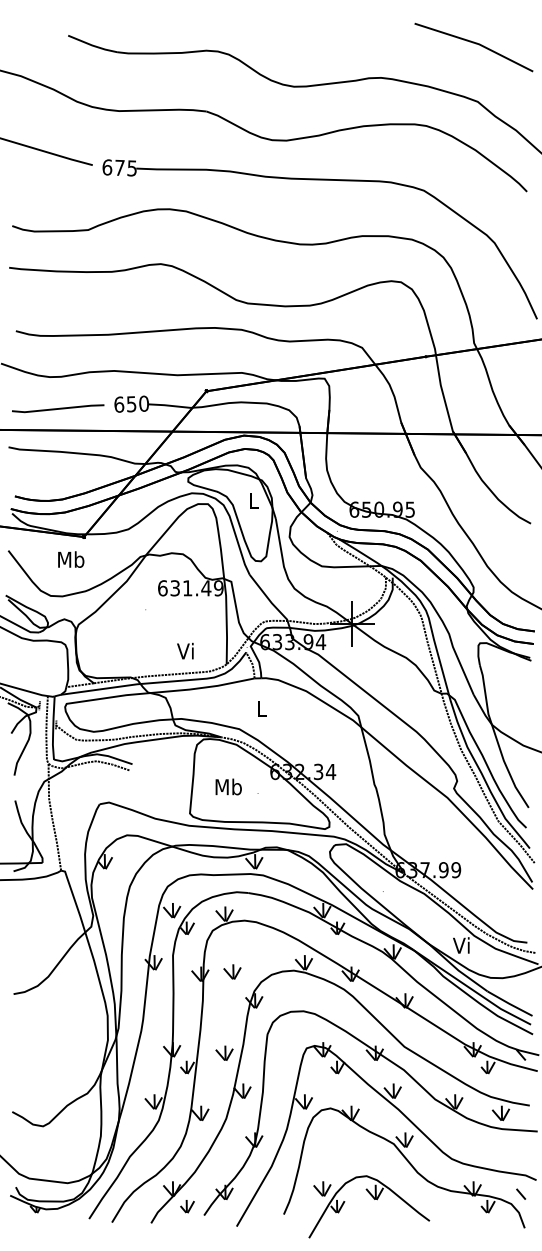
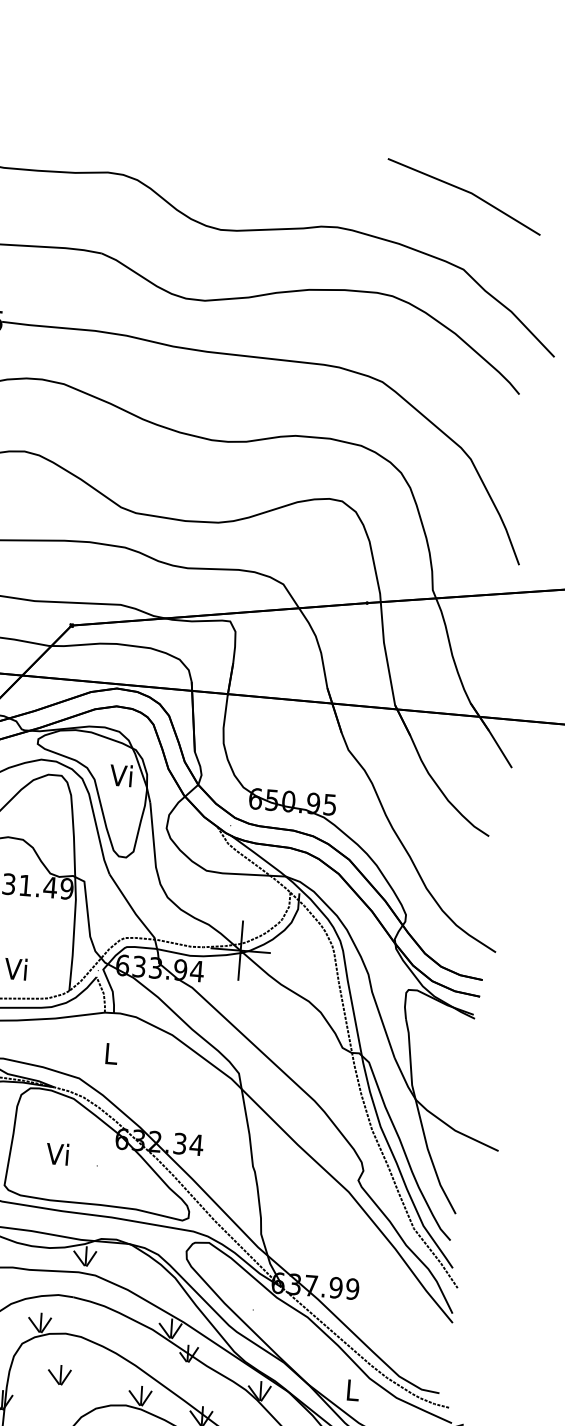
text: (252, 500) -> (121, 775), L -> Vi
text: (228, 786) -> (58, 1153), Mb -> Vi
text: (461, 945) -> (351, 1389), Vi -> L
part: (232, 971) -> (59, 1374), moved

